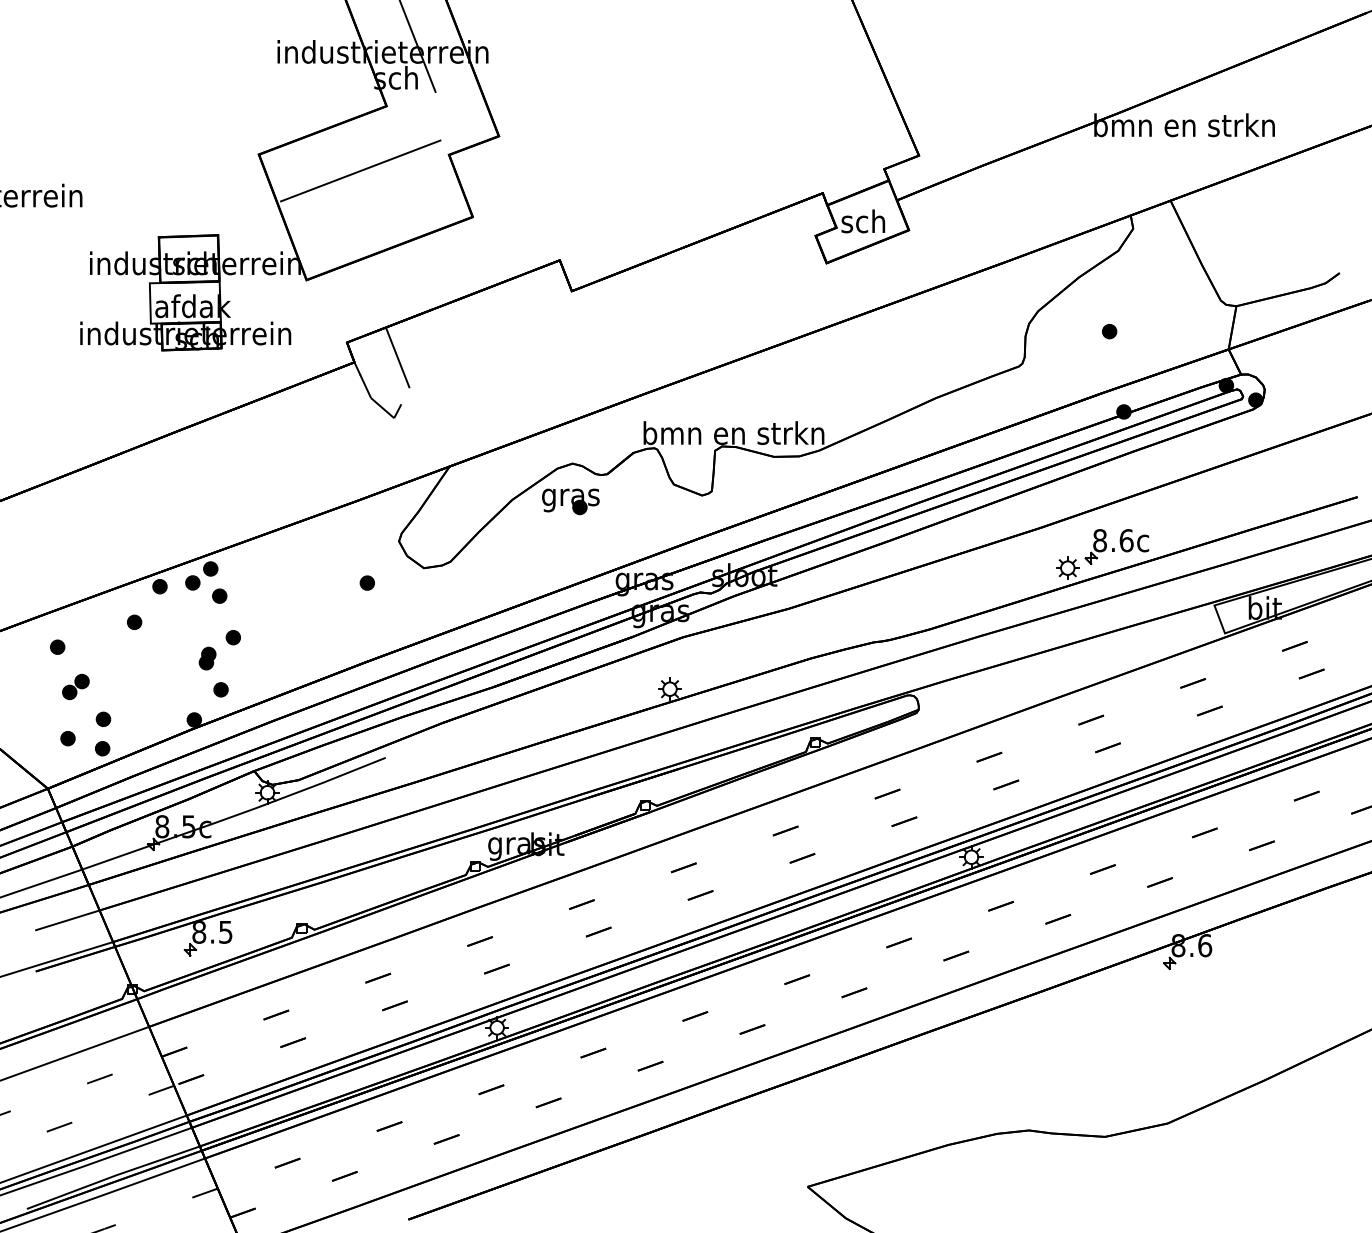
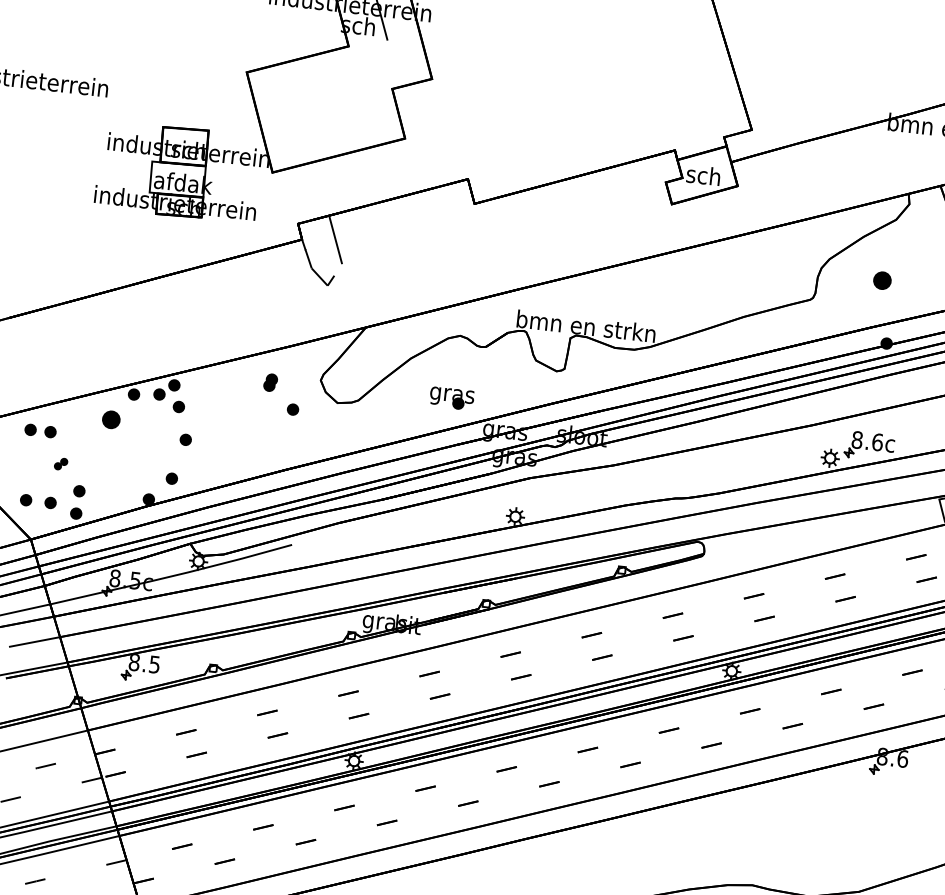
line: (360, 170) -> (323, 93), removed
part: (1109, 331) -> (882, 280), size x1.6
part: (570, 501) -> (451, 398), moved
part: (134, 621) -> (111, 419), size x1.6
part: (31, 646) -> (30, 429), added
part: (207, 658) -> (270, 382), moved
part: (75, 686) -> (60, 463), size x0.6
part: (35, 738) -> (25, 500), added

